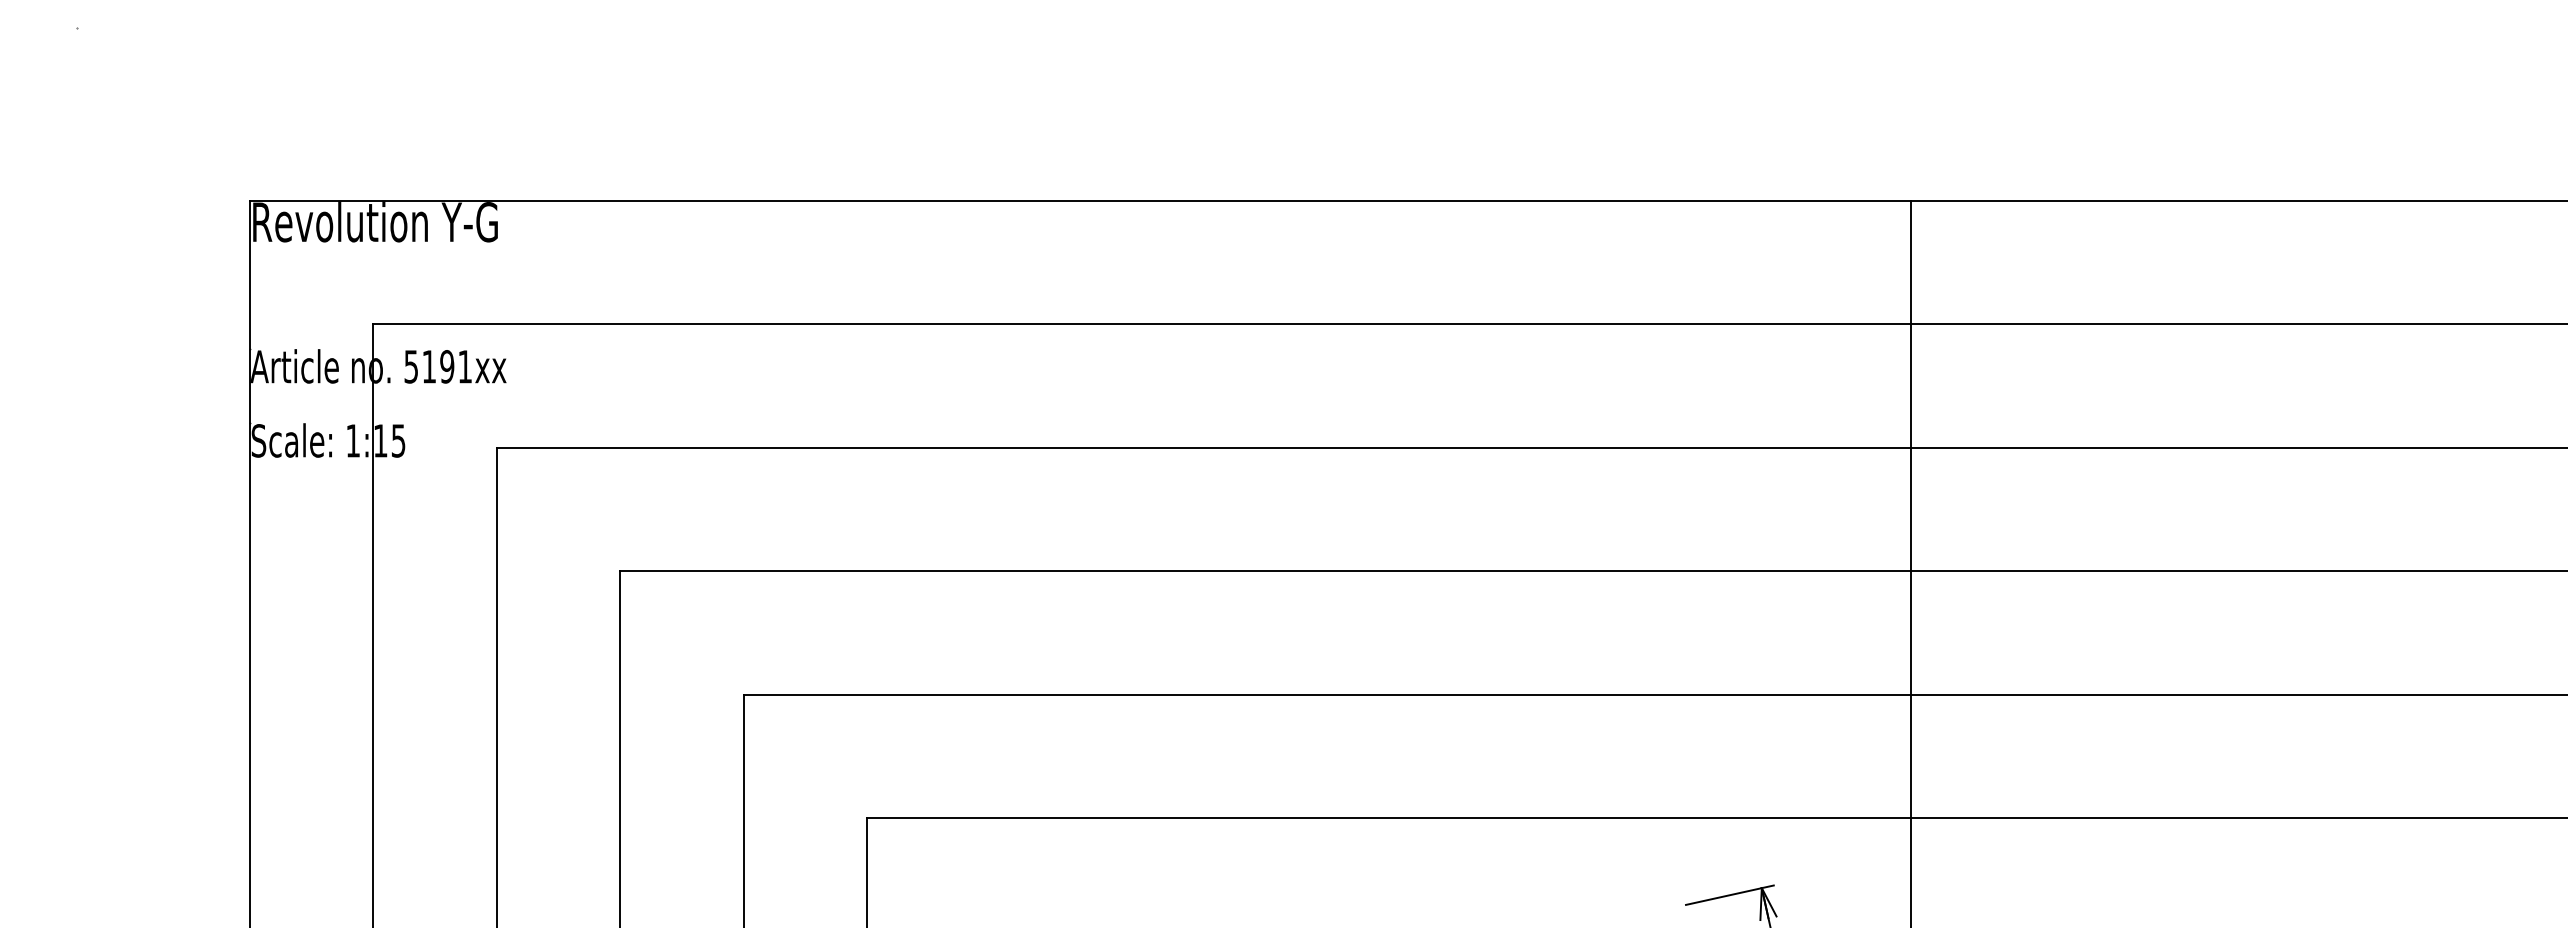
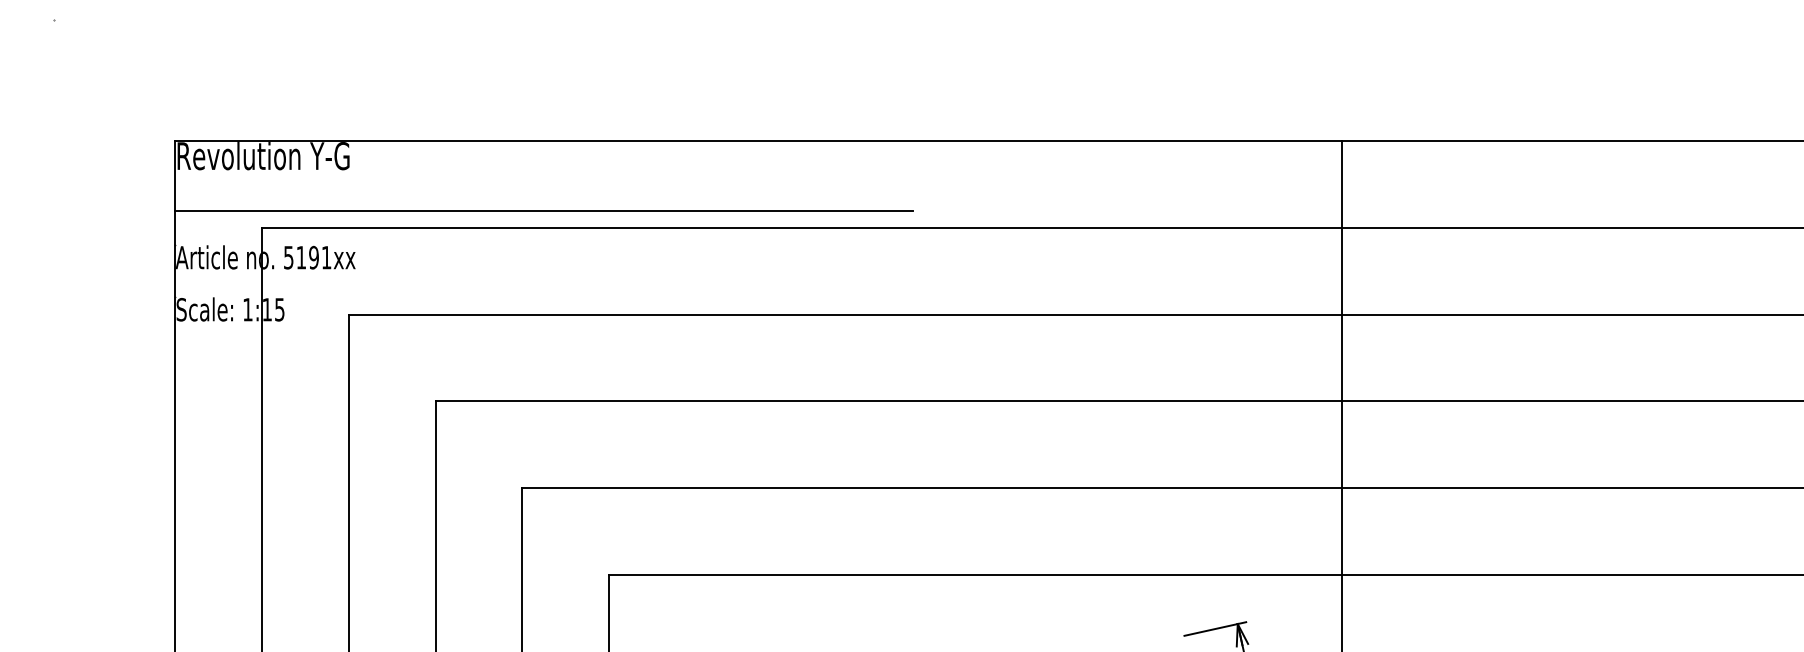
line: (774, 299) -> (543, 210), added

